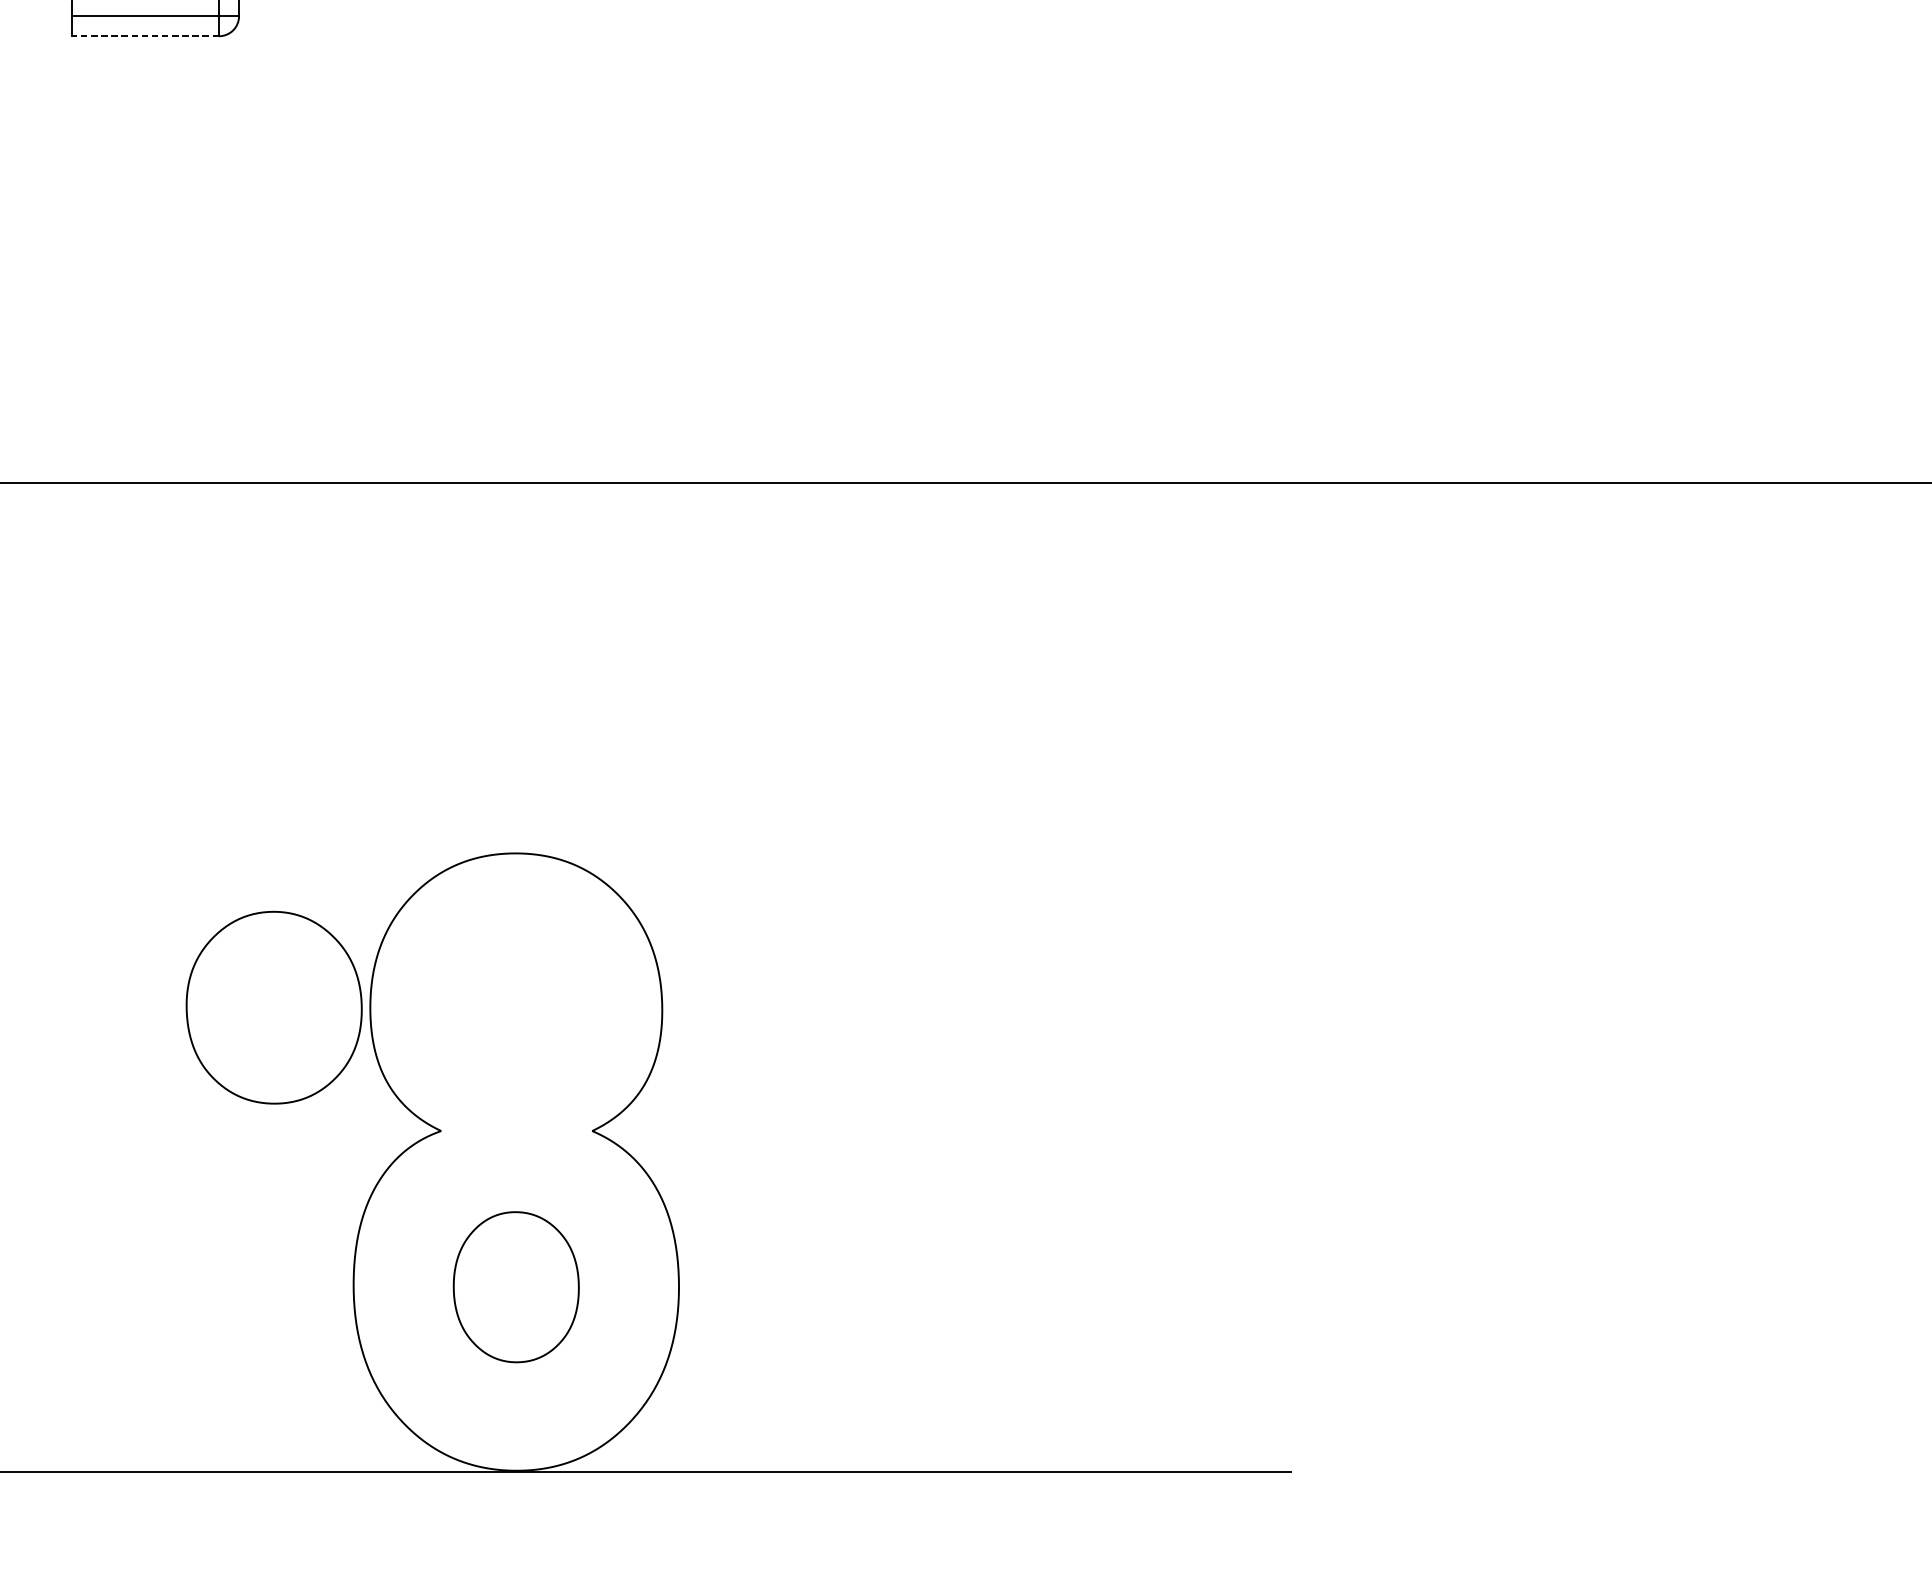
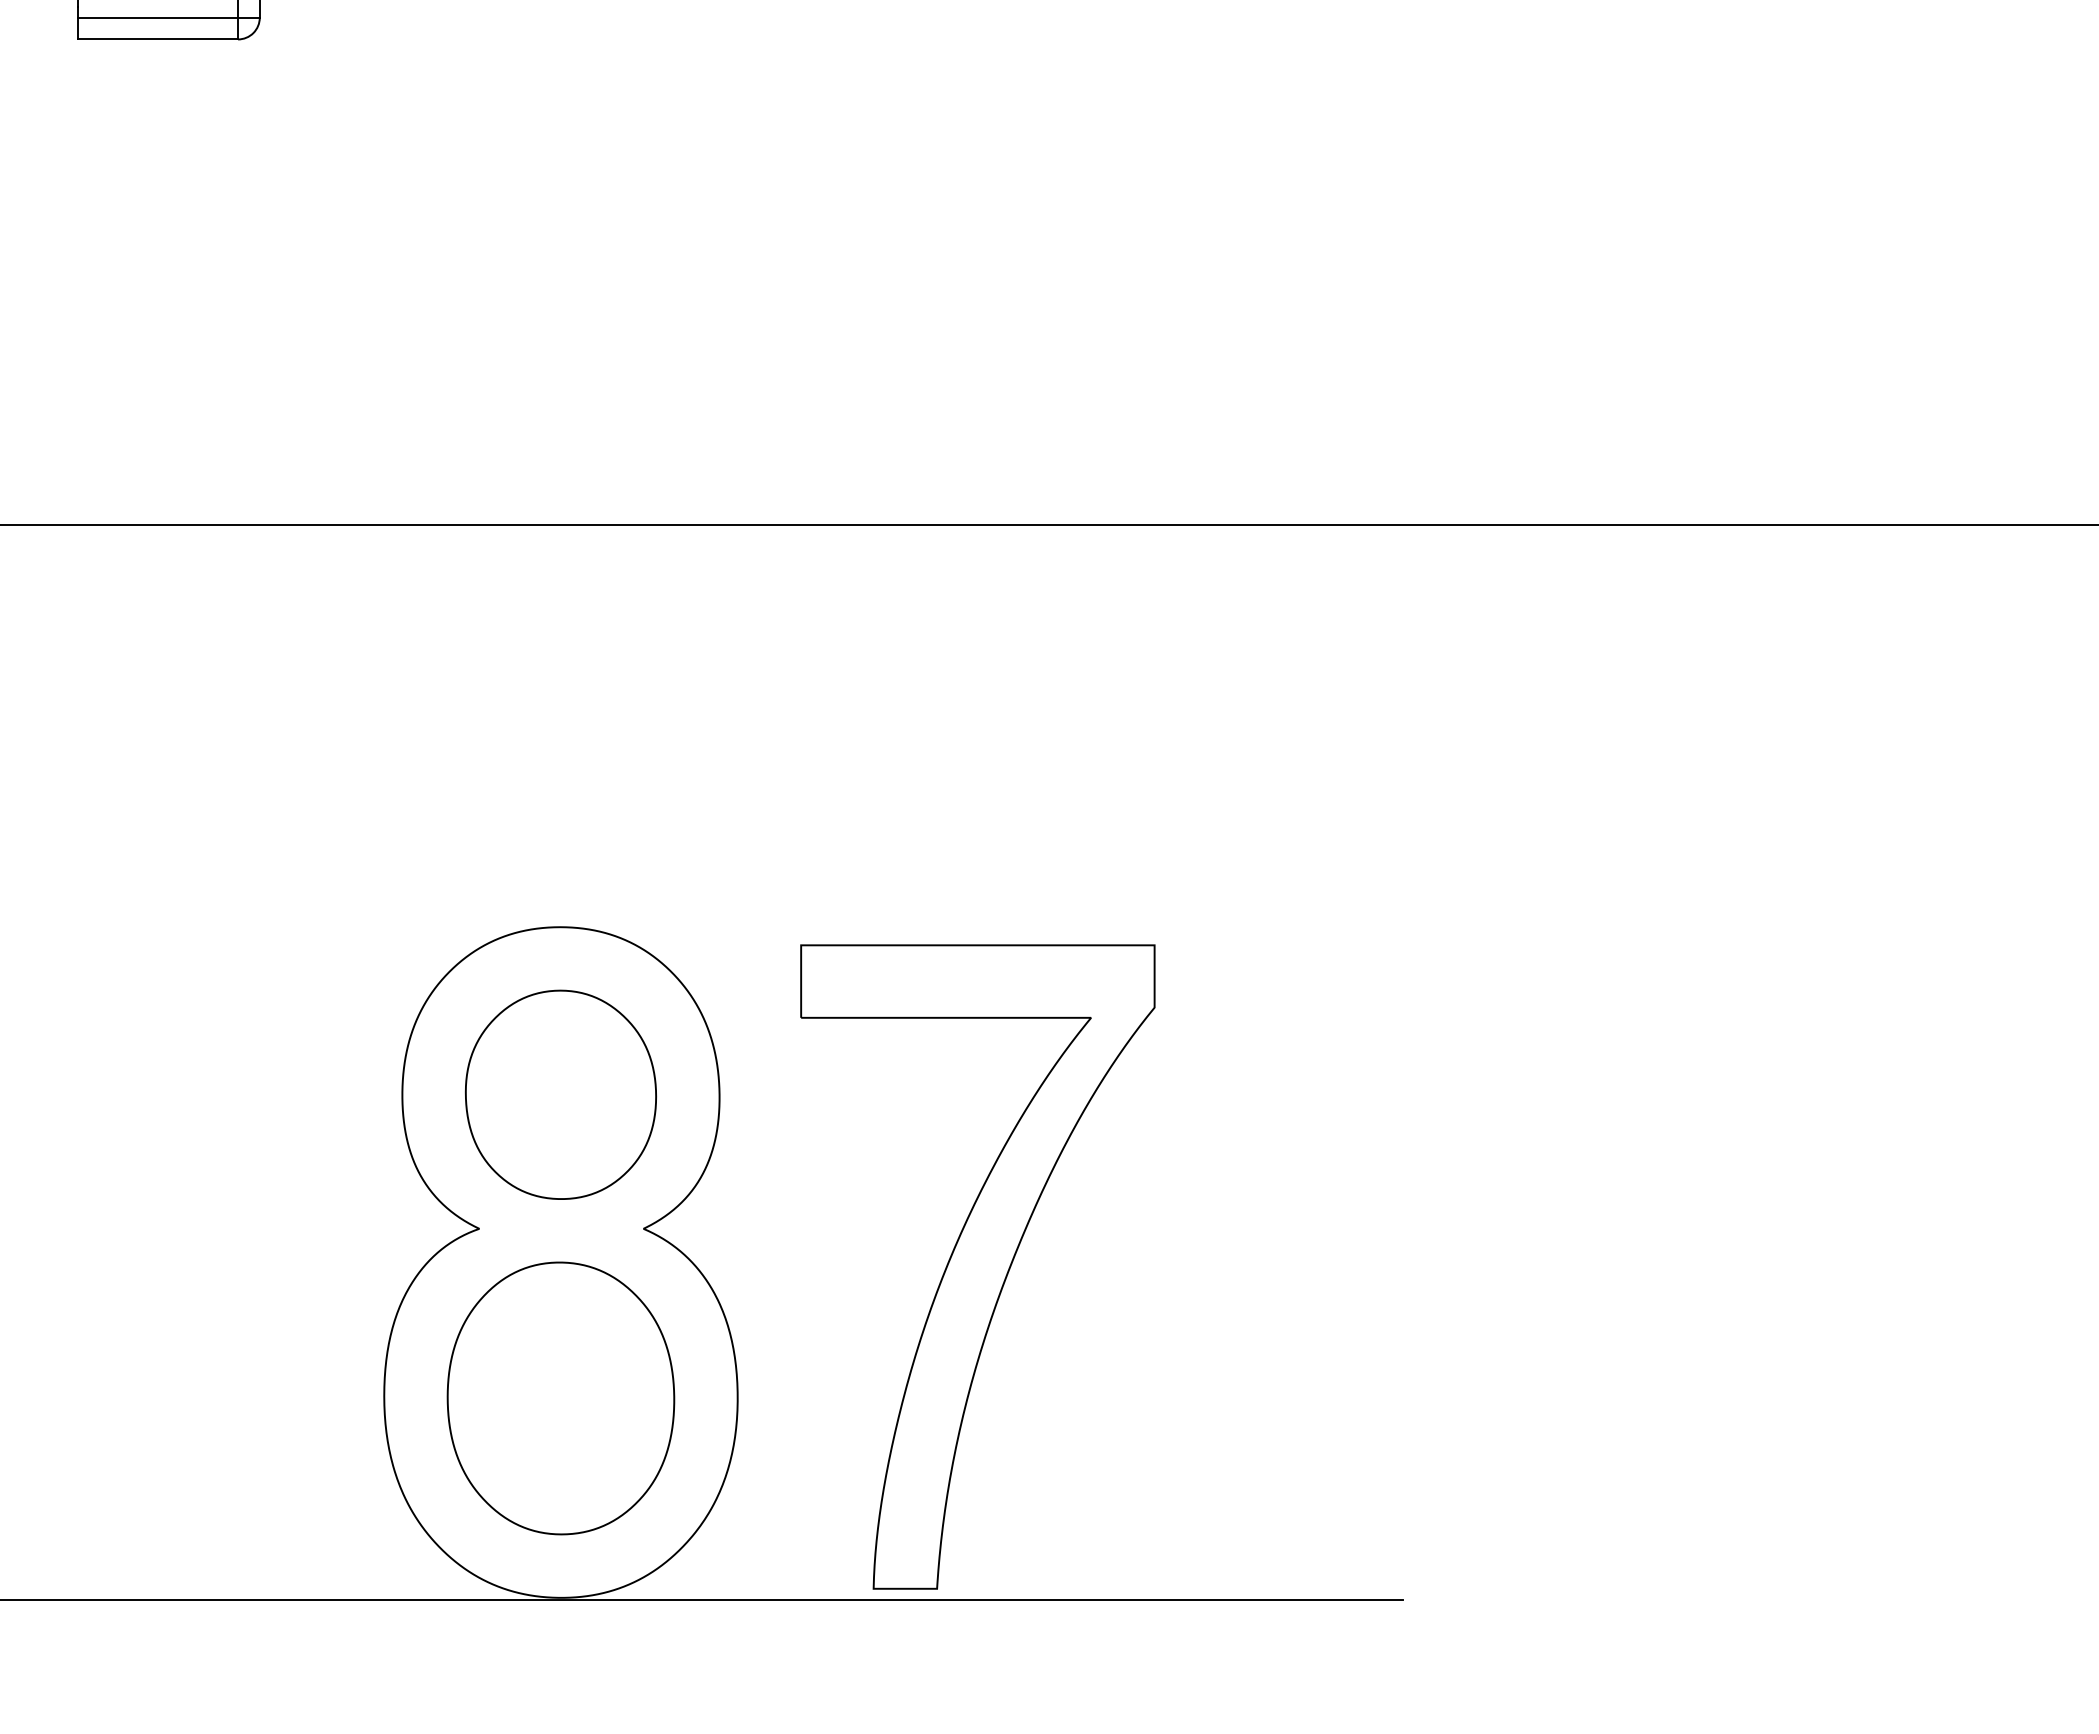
line: (145, 36) -> (158, 39), dashed -> solid
part: (273, 1007) -> (560, 1094), moved
part: (899, 1165) -> (977, 1266), added
part: (515, 1287) -> (560, 1398), size x1.67

